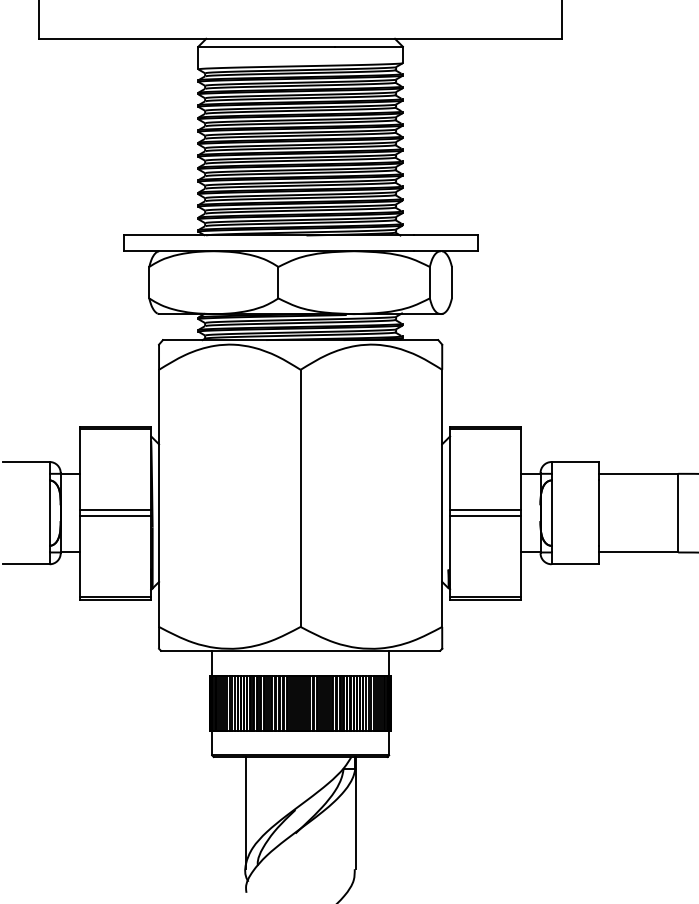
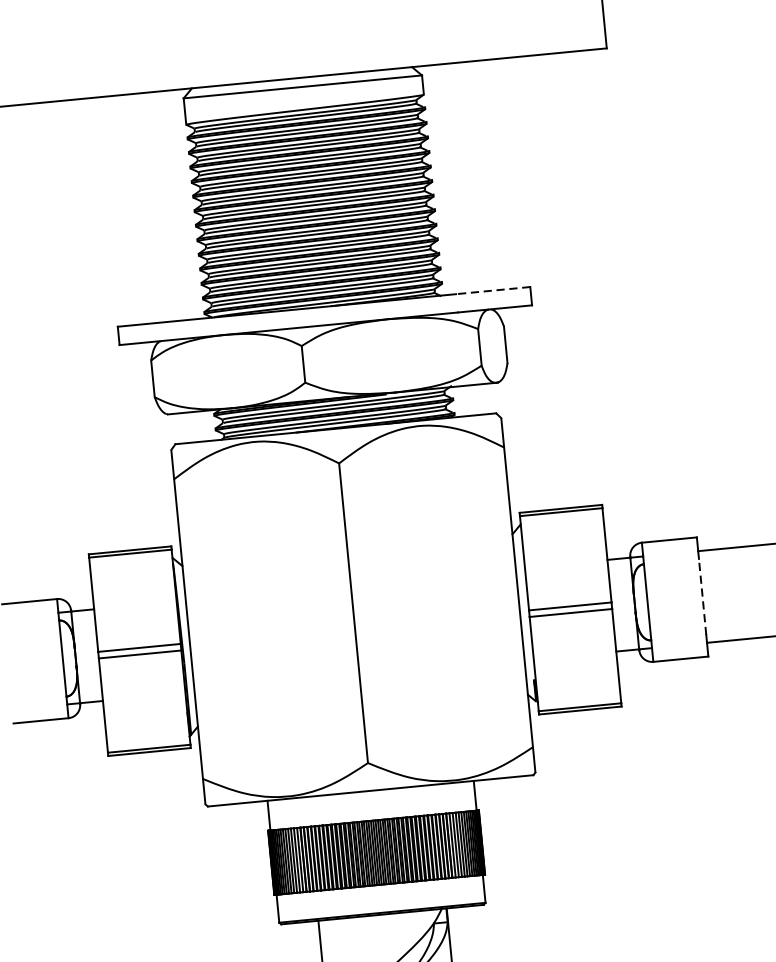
line: (445, 235) -> (492, 290), solid -> dashed
line: (598, 513) -> (702, 597), solid -> dashed

